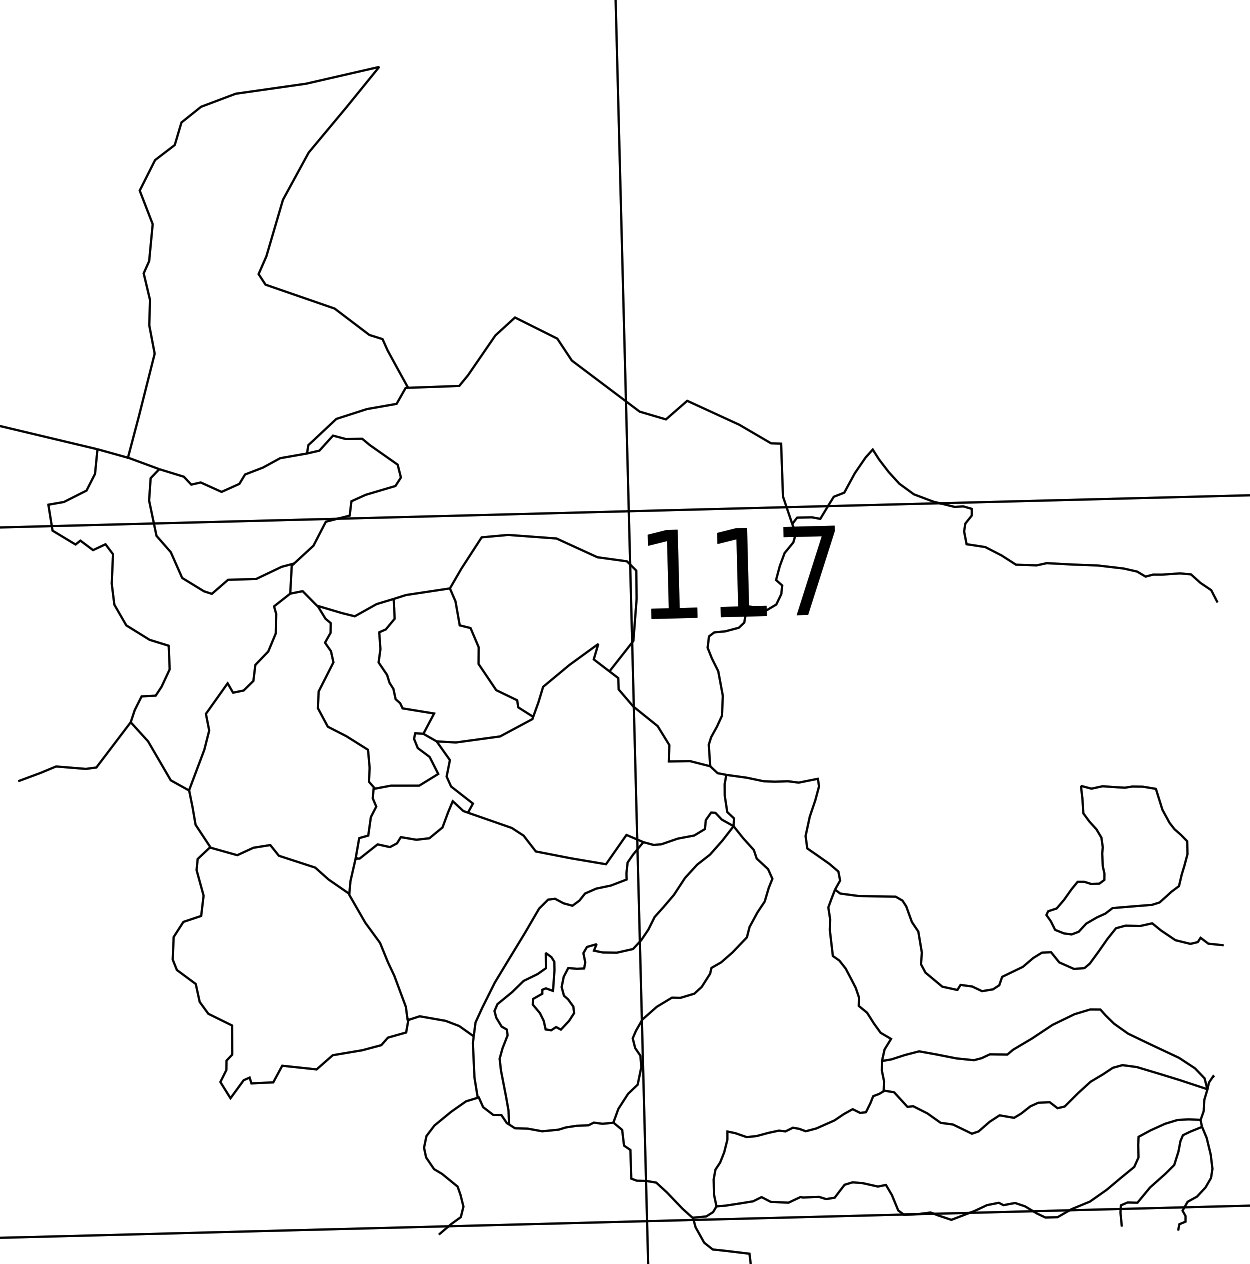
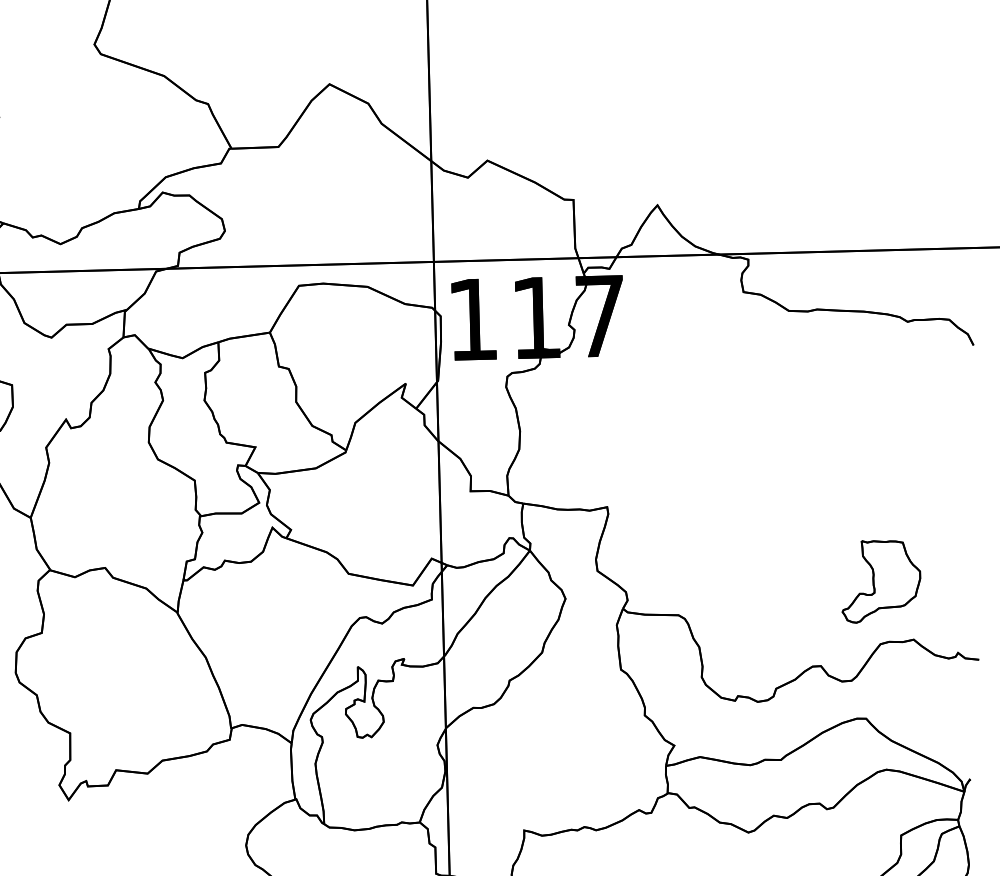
part: (1116, 860) -> (881, 582), size x0.6

